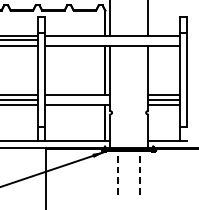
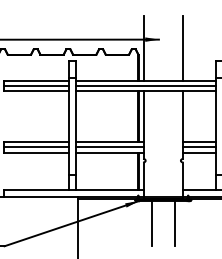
line: (111, 40) -> (145, 85), added
line: (77, 100) -> (109, 147), added
line: (117, 172) -> (151, 222), dashed -> solid
line: (139, 172) -> (174, 222), dashed -> solid

